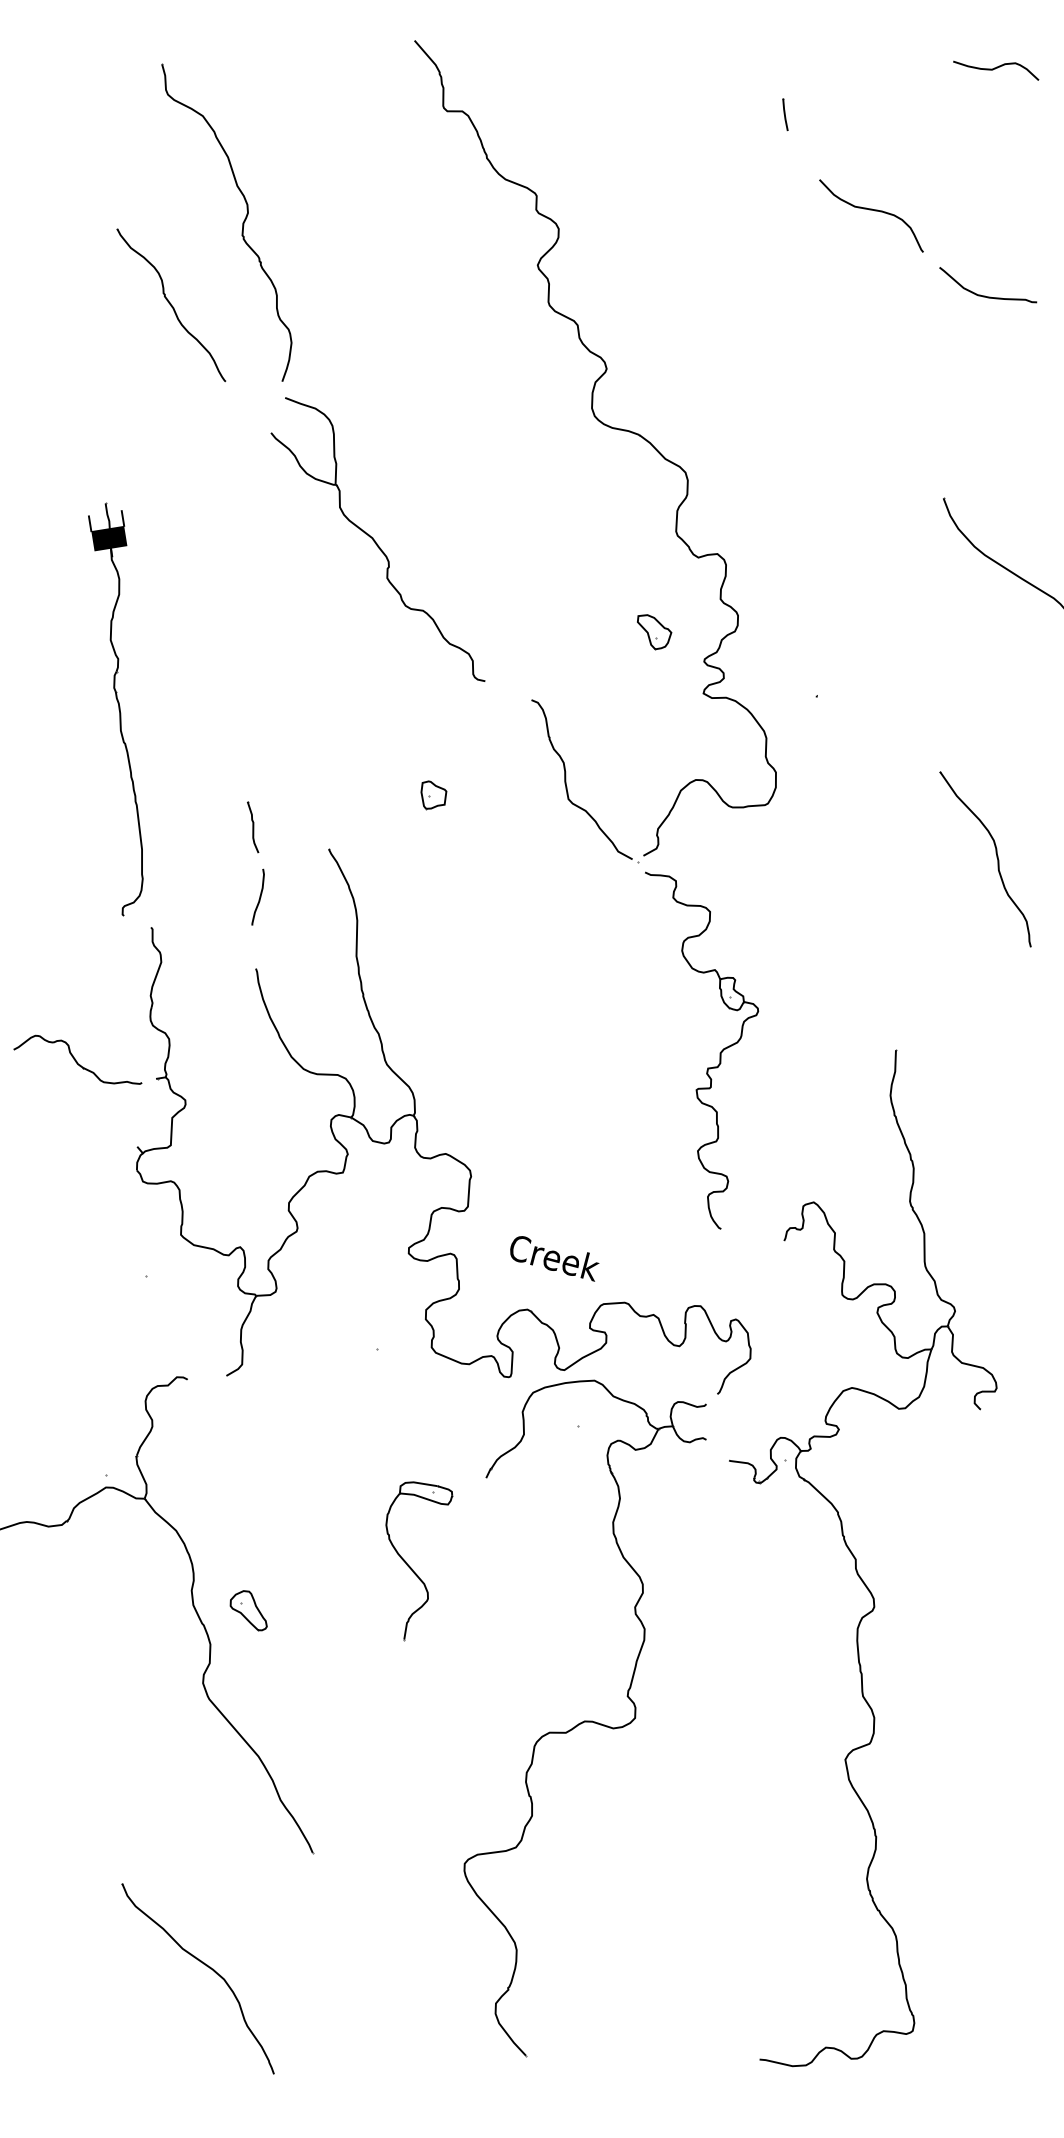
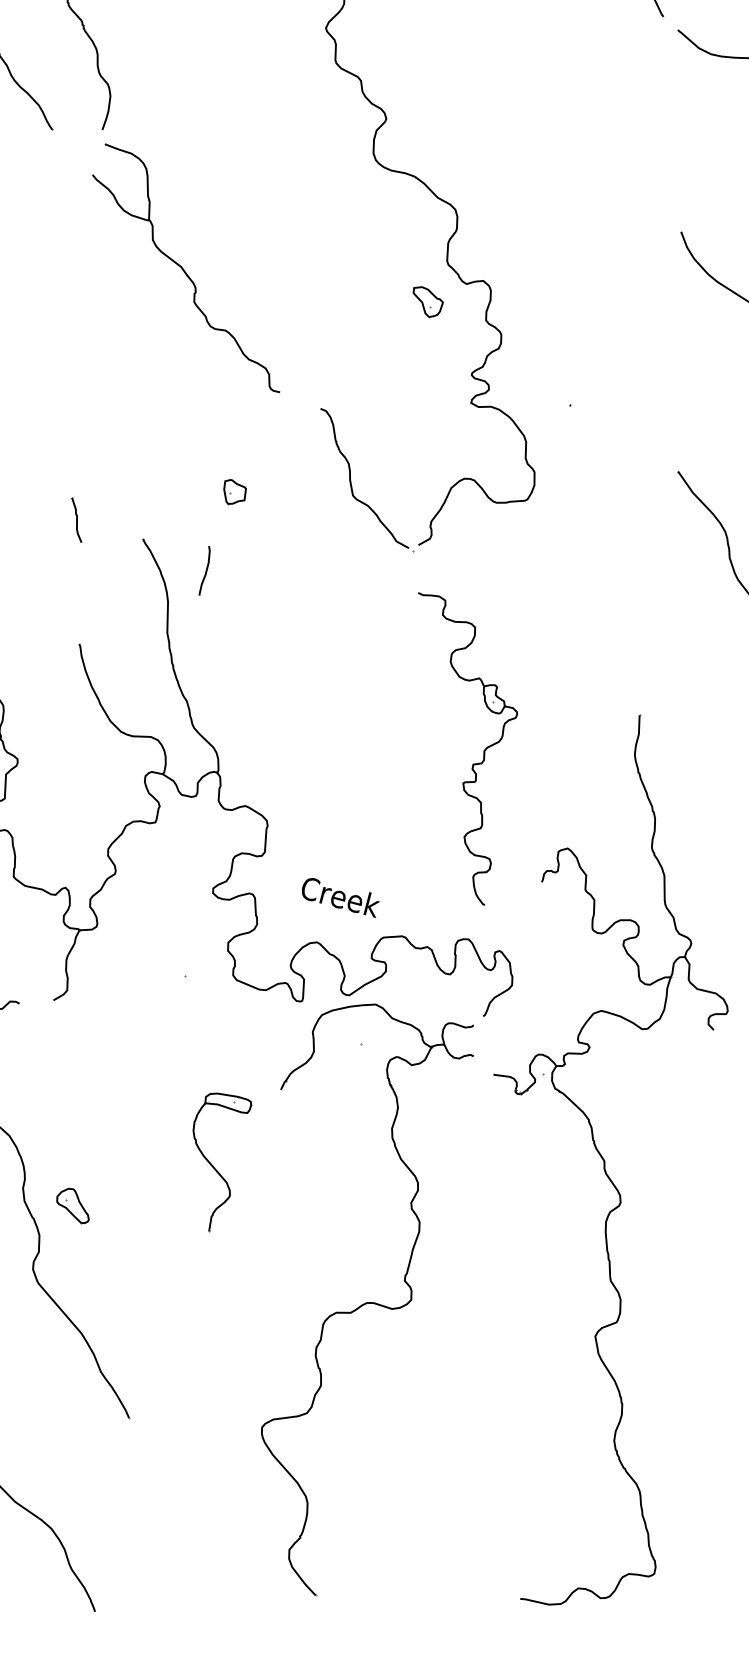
part: (654, 632) -> (428, 302), moved
curve: (259, 896) -> (205, 570), moved
part: (719, 1053) -> (483, 751), moved

